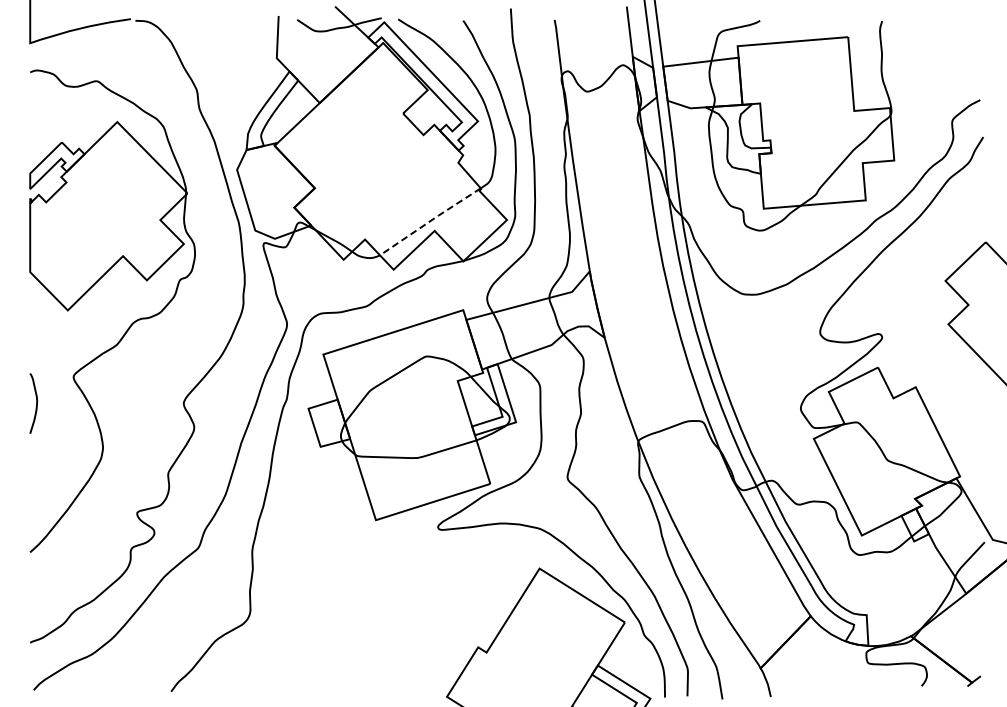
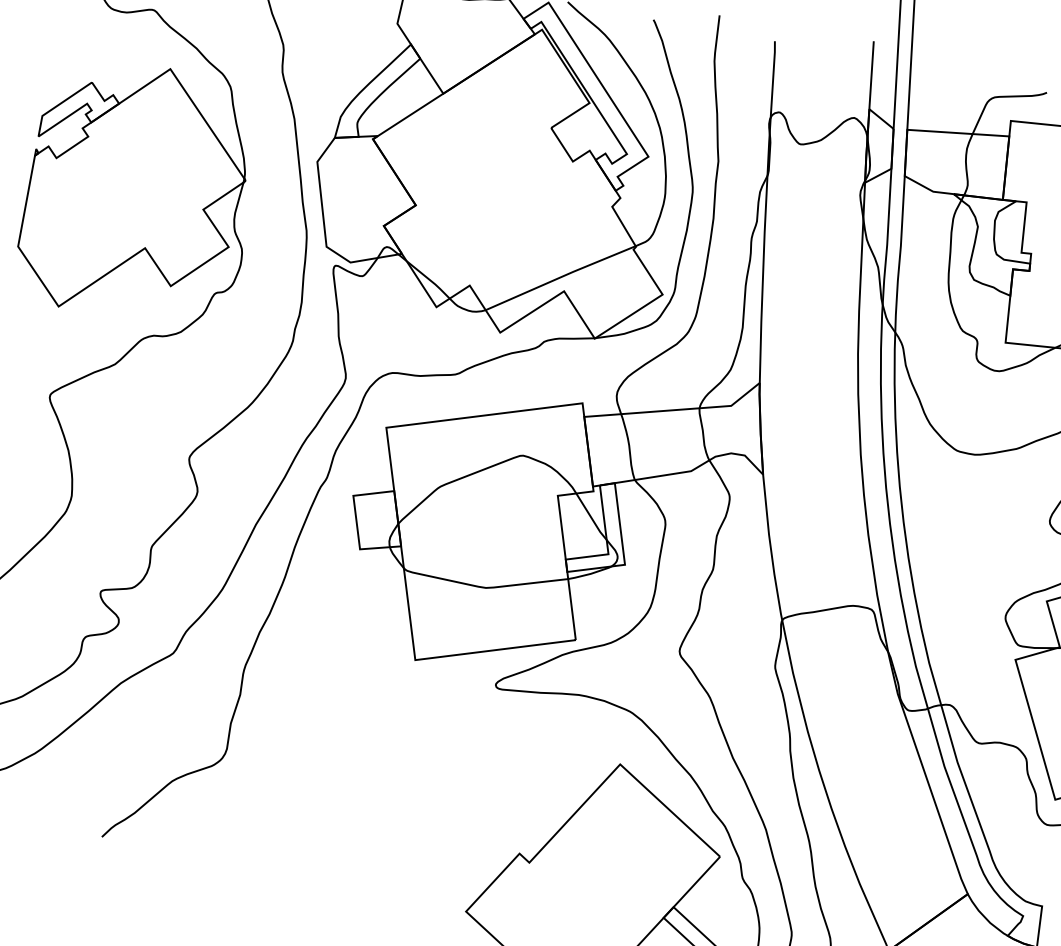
line: (429, 221) -> (559, 277), dashed -> solid

